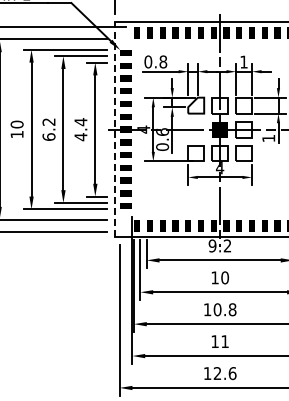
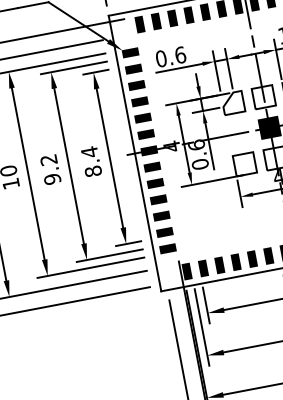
text: (163, 61) -> (180, 54), 0.8 -> 0.6
line: (114, 129) -> (134, 153), dashed -> solid
text: (48, 136) -> (51, 178), 6.2 -> 9.2
text: (80, 137) -> (92, 172), 4.4 -> 8.4

